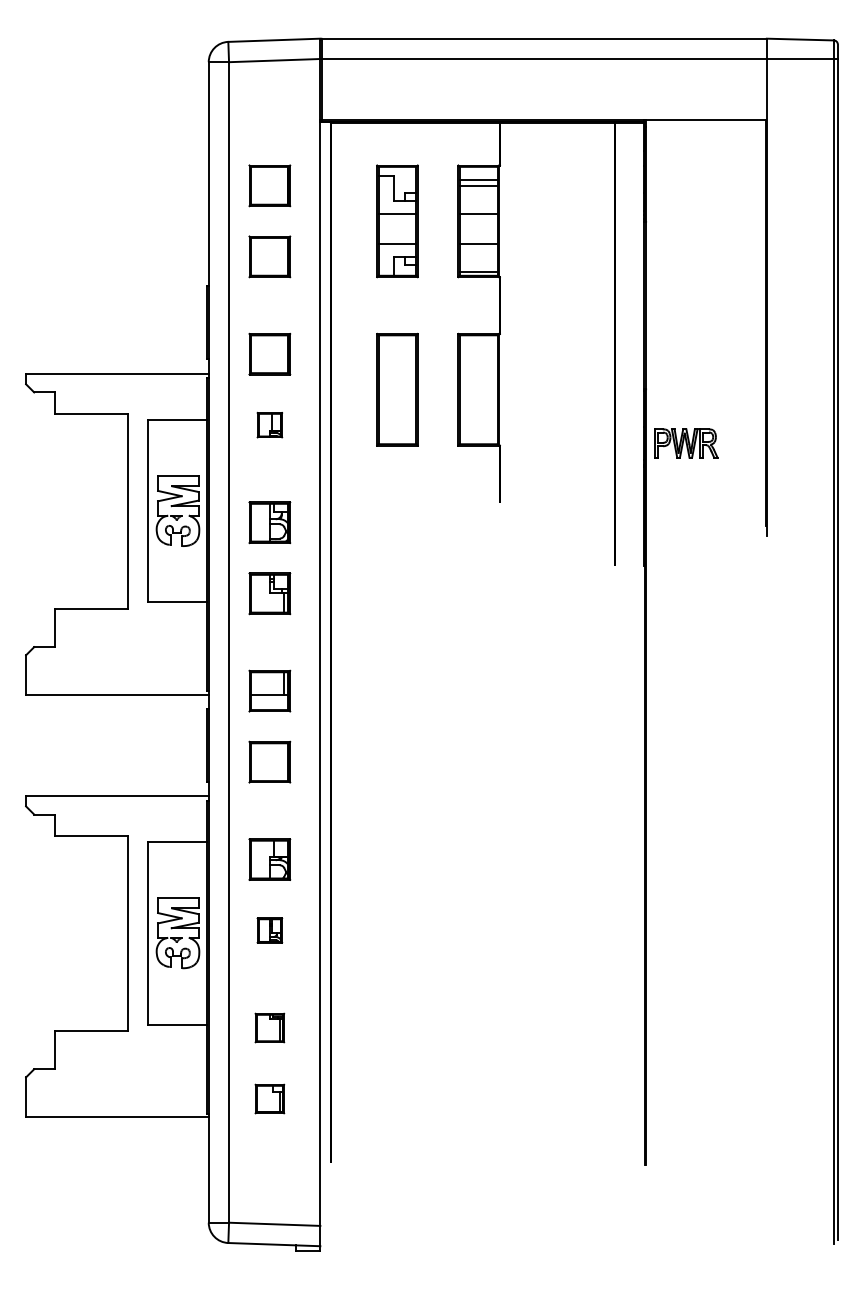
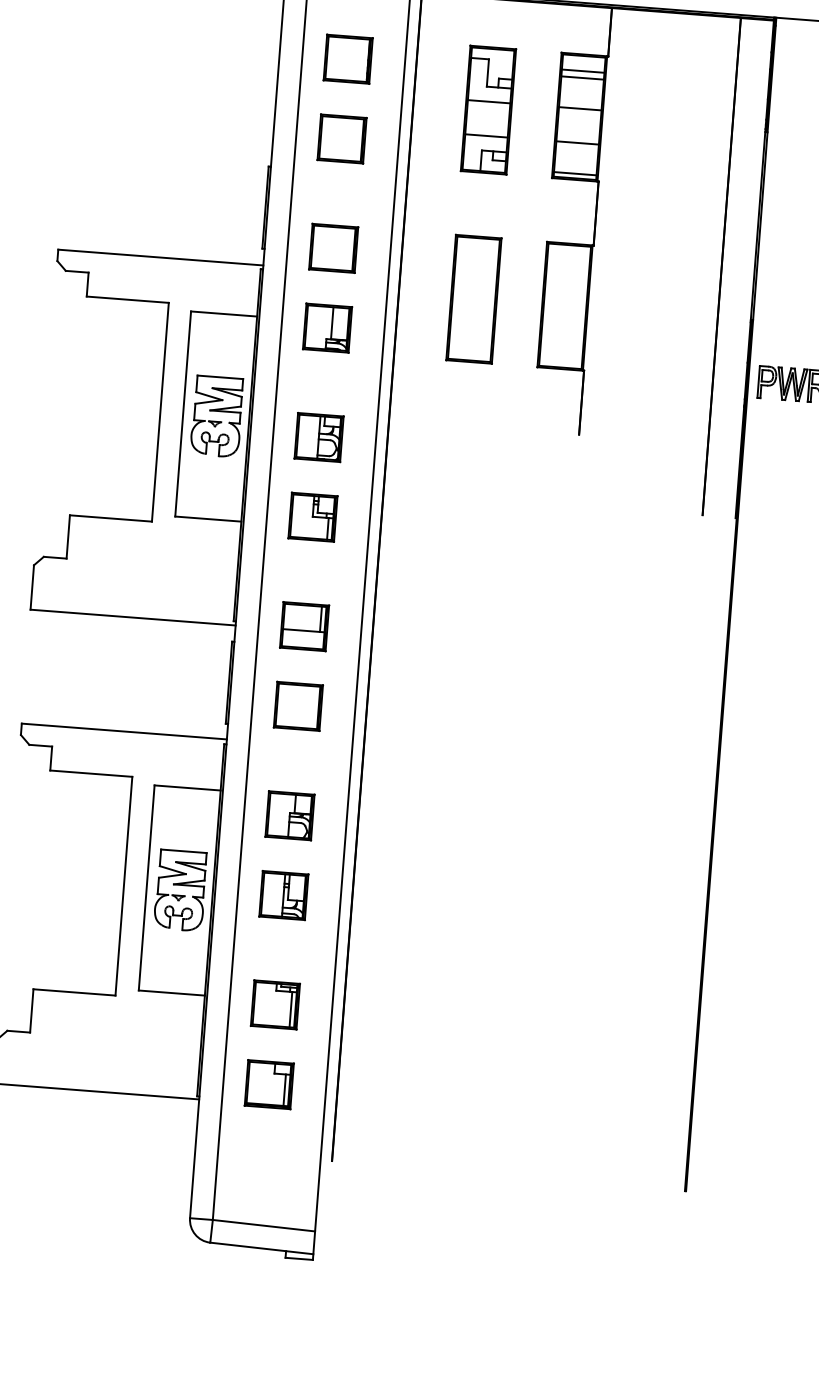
part: (269, 424) -> (327, 327), size x1.67
part: (269, 930) -> (283, 895), size x1.67
part: (269, 1027) -> (275, 1004), size x1.43
part: (269, 1098) -> (268, 1083), size x1.43

